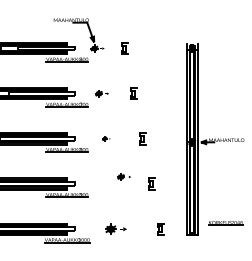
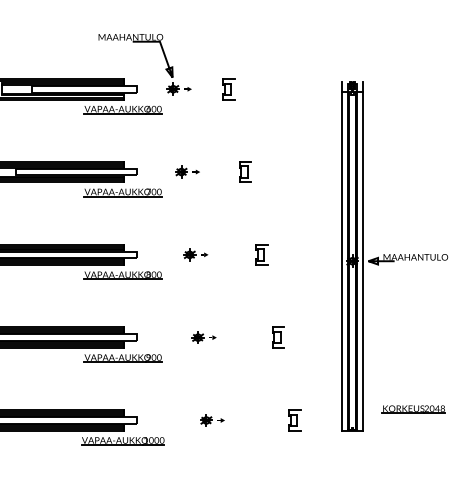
part: (106, 138) -> (195, 254), size x1.67
part: (123, 176) -> (202, 336), moved
part: (115, 228) -> (211, 419), size x0.62

